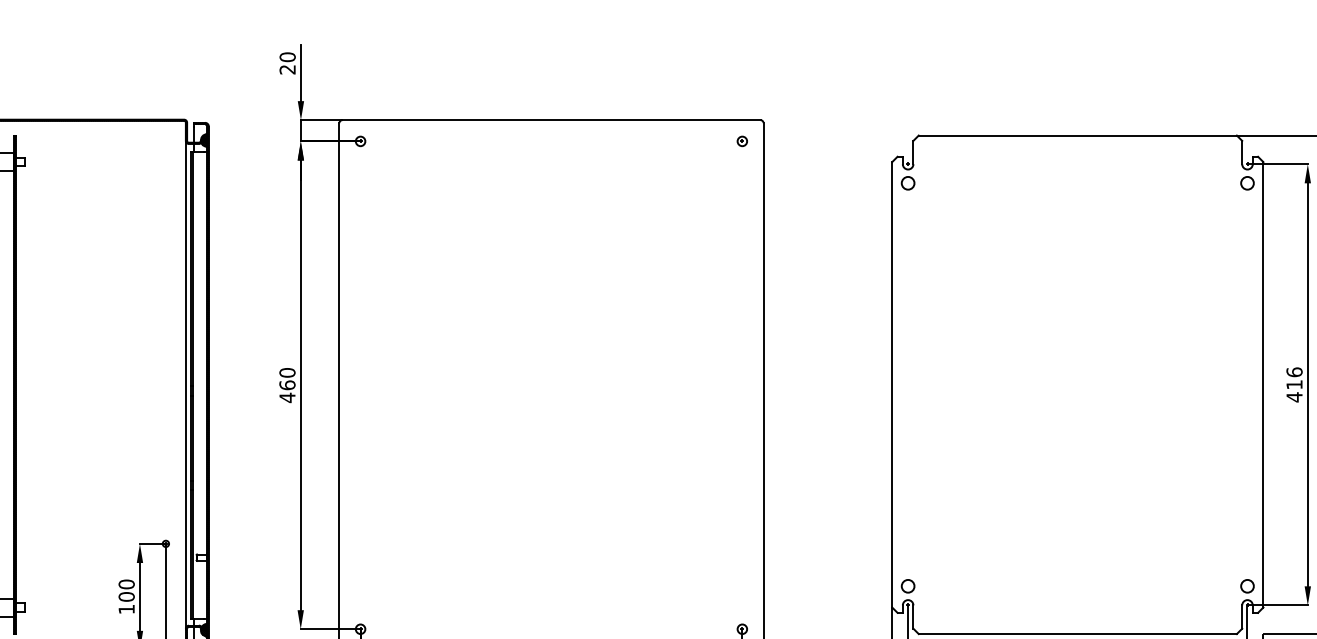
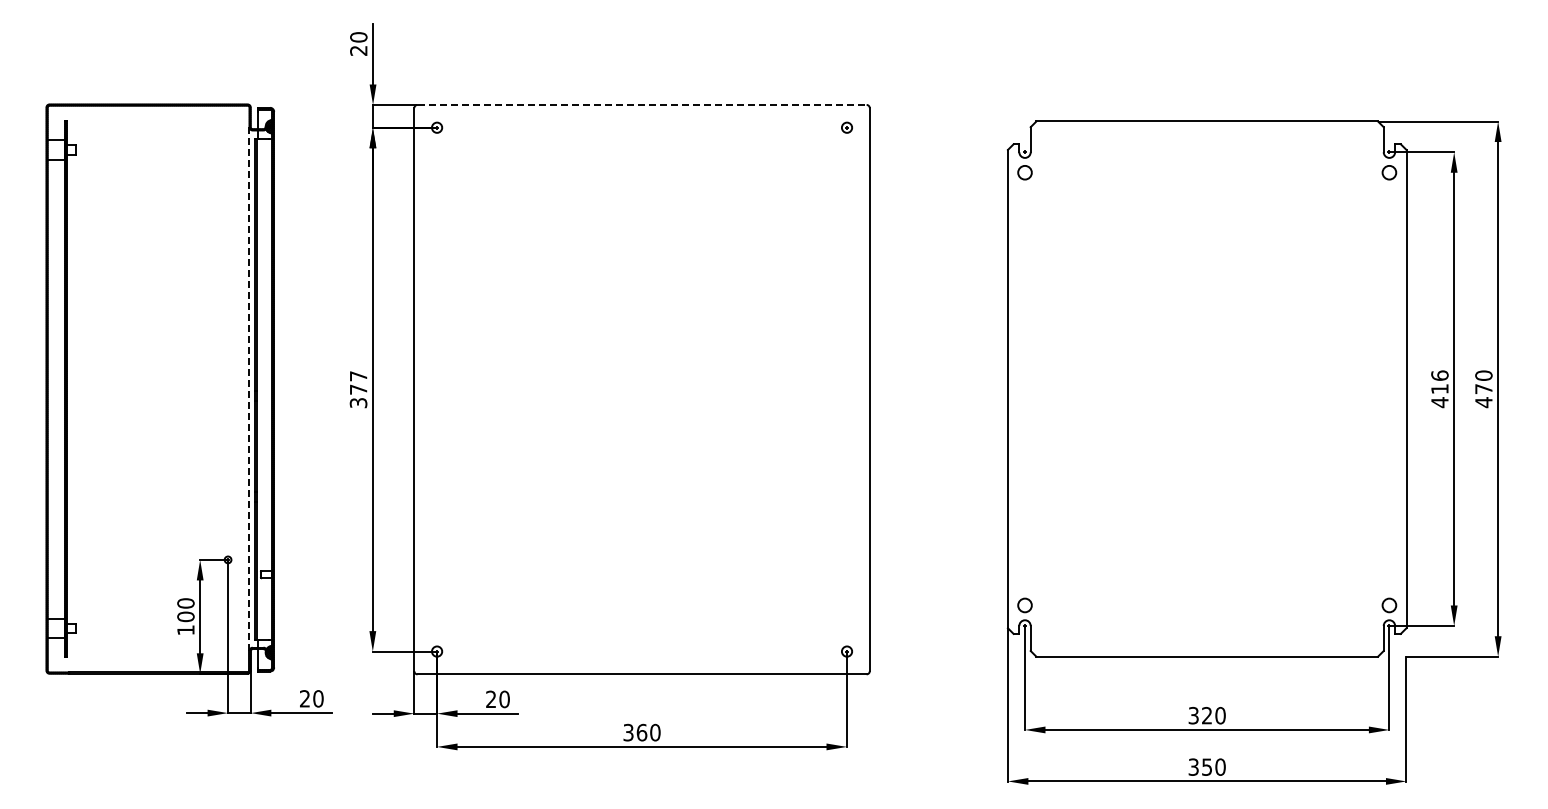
line: (551, 119) -> (642, 104), solid -> dashed
line: (185, 385) -> (249, 389), solid -> dashed
text: (287, 385) -> (358, 389), 460 -> 377

